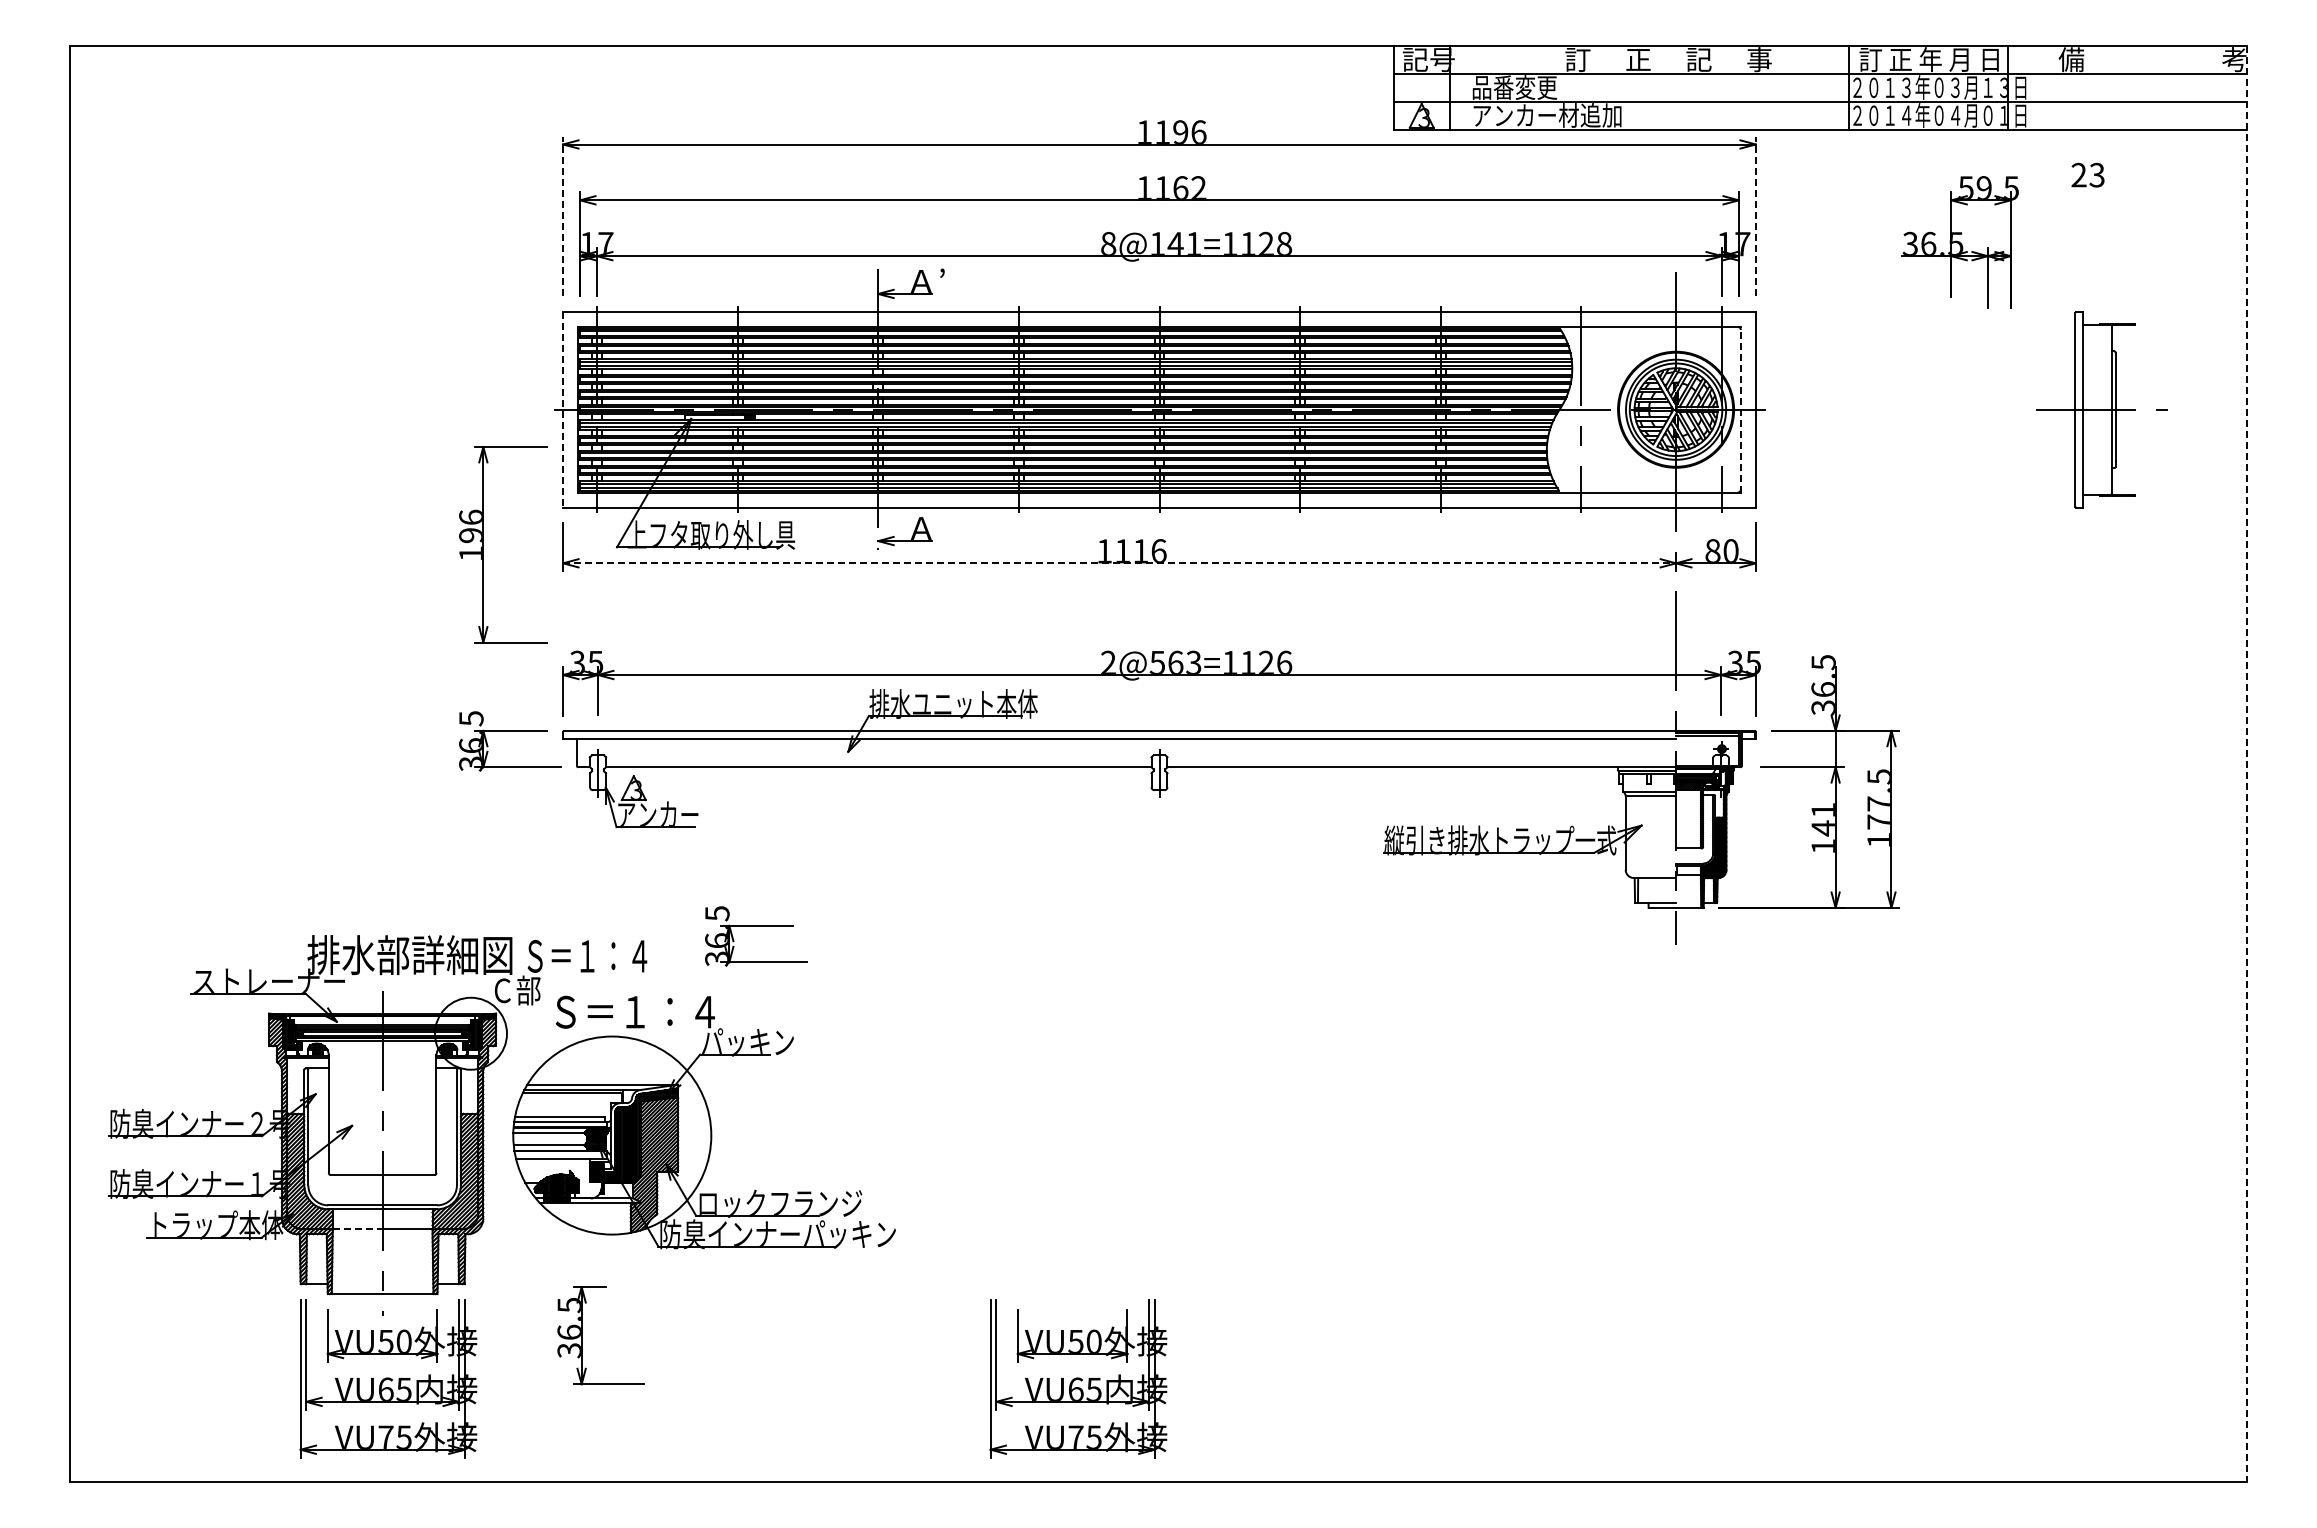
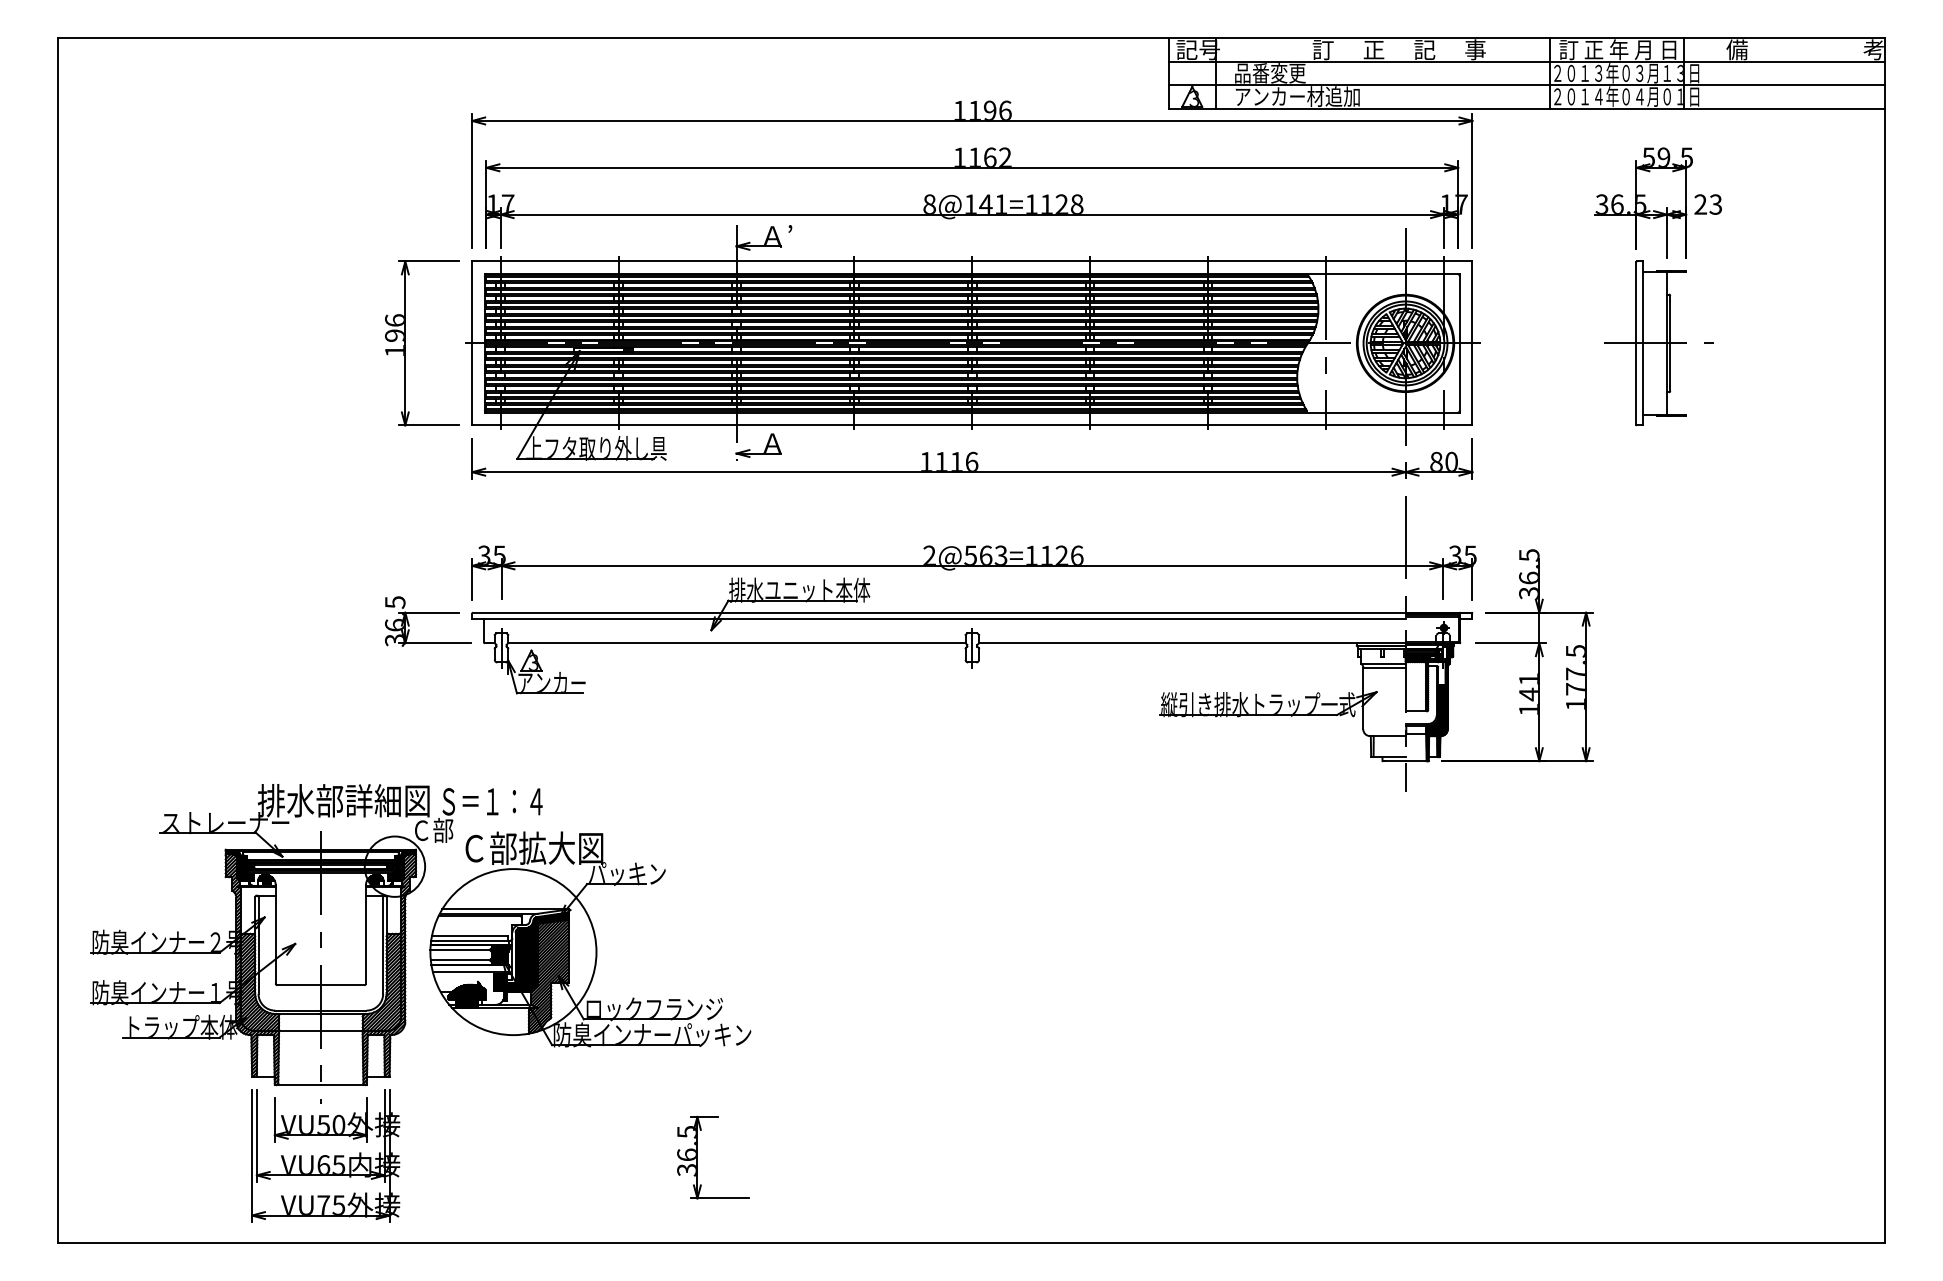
text: (2087, 174) -> (1707, 204), moved
line: (563, 216) -> (472, 181), dashed -> solid
line: (1755, 216) -> (1472, 181), dashed -> solid
line: (563, 409) -> (472, 343), dashed -> solid
line: (1740, 409) -> (1459, 343), dashed -> solid
part: (2101, 409) -> (1658, 343), moved
part: (483, 544) -> (405, 343), moved
line: (1120, 563) -> (939, 472), dashed -> solid
line: (2247, 764) -> (1884, 640), dashed -> solid
part: (756, 926) -> (634, 776), removed
text: (637, 1011) -> (534, 848), Ｓ＝１：４ -> Ｃ部拡大図
line: (357, 1229) -> (299, 1030), dashed -> solid
part: (582, 1335) -> (698, 1157), moved
part: (1078, 1378) -> (904, 1155), removed

